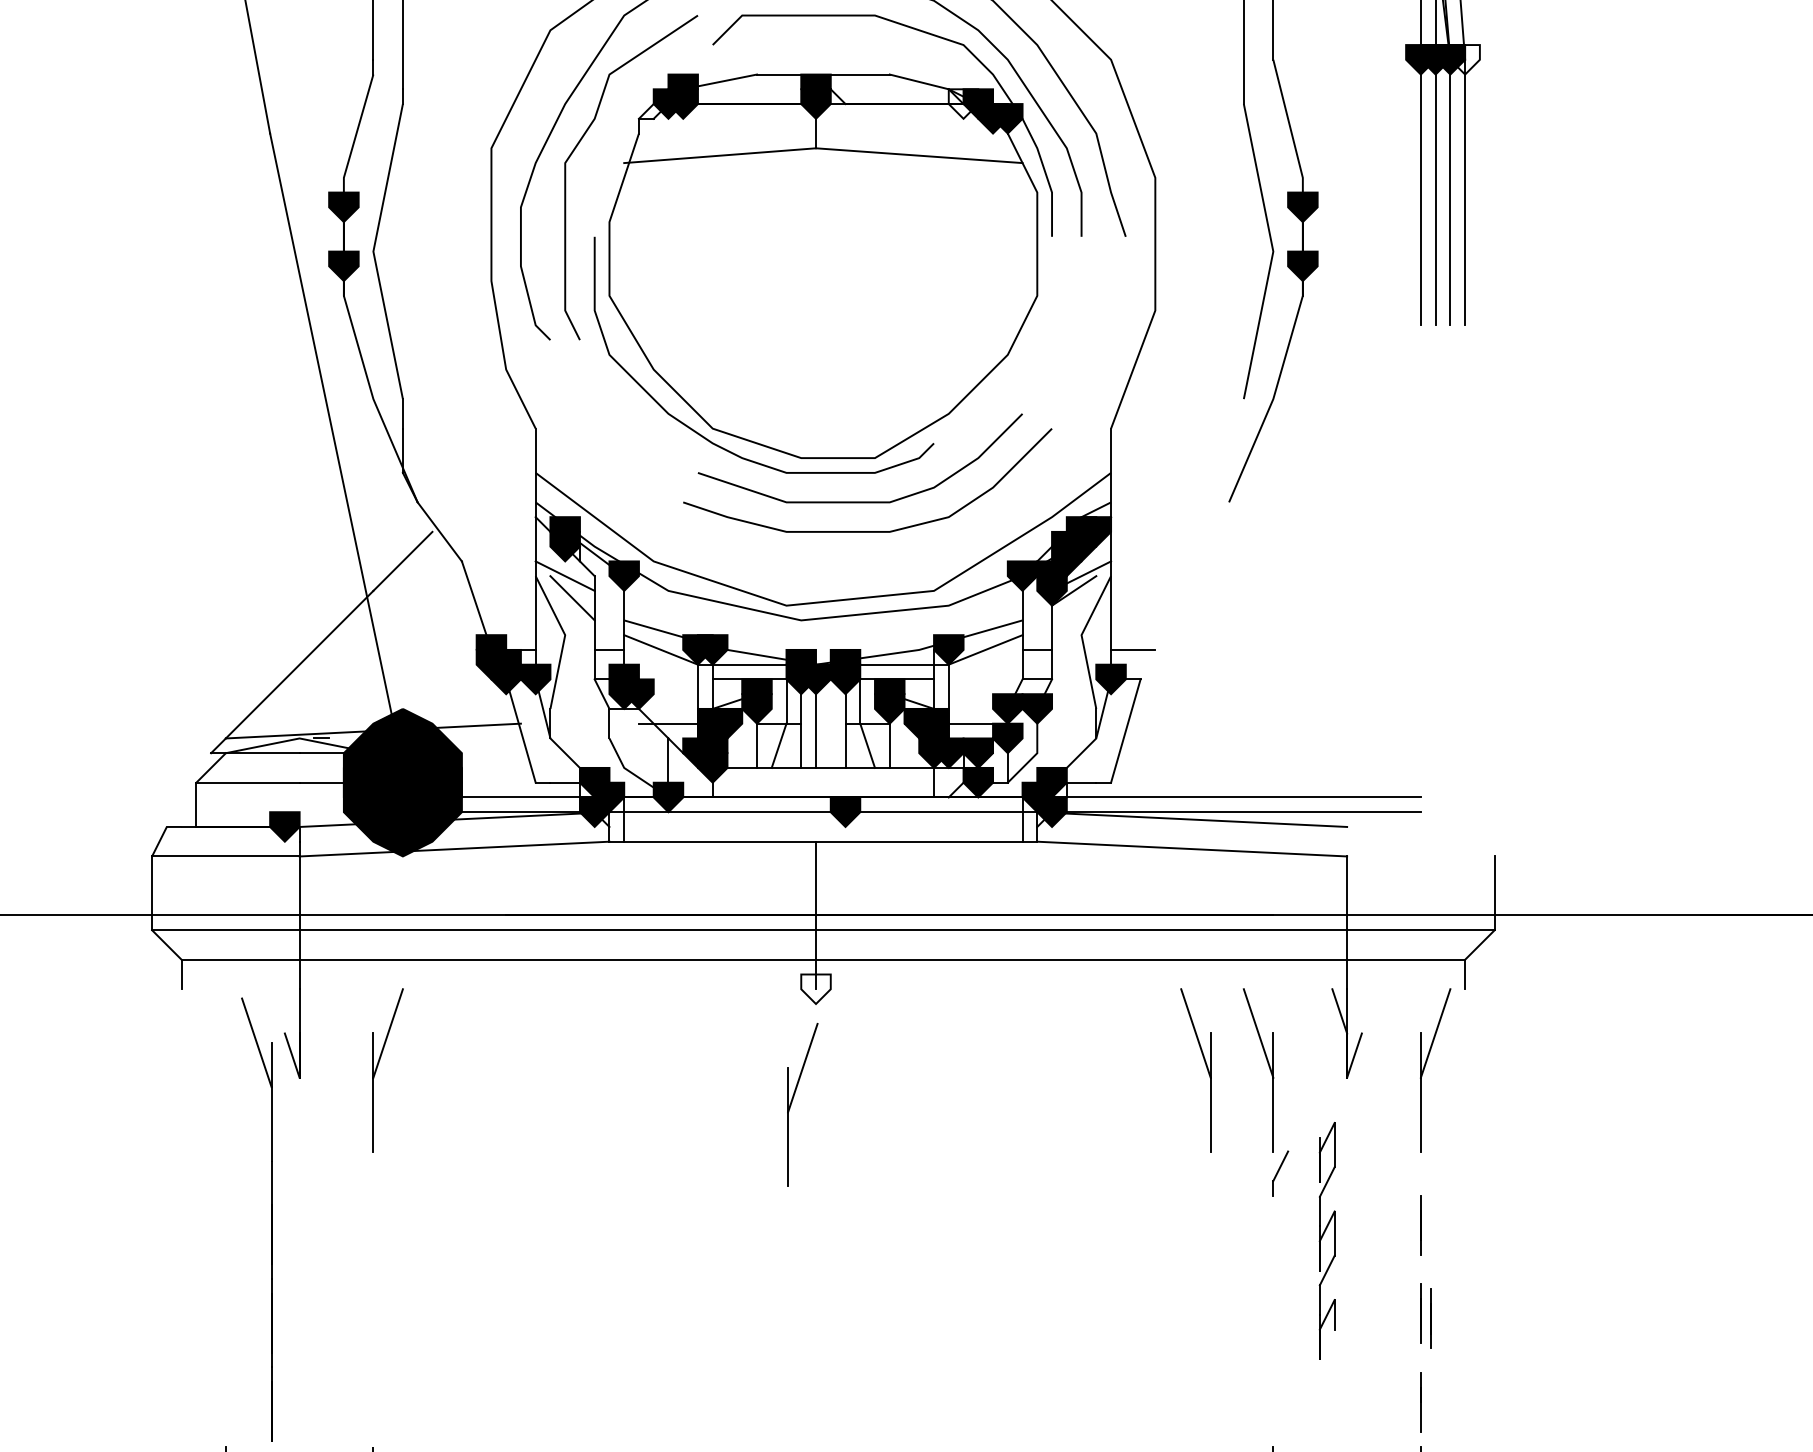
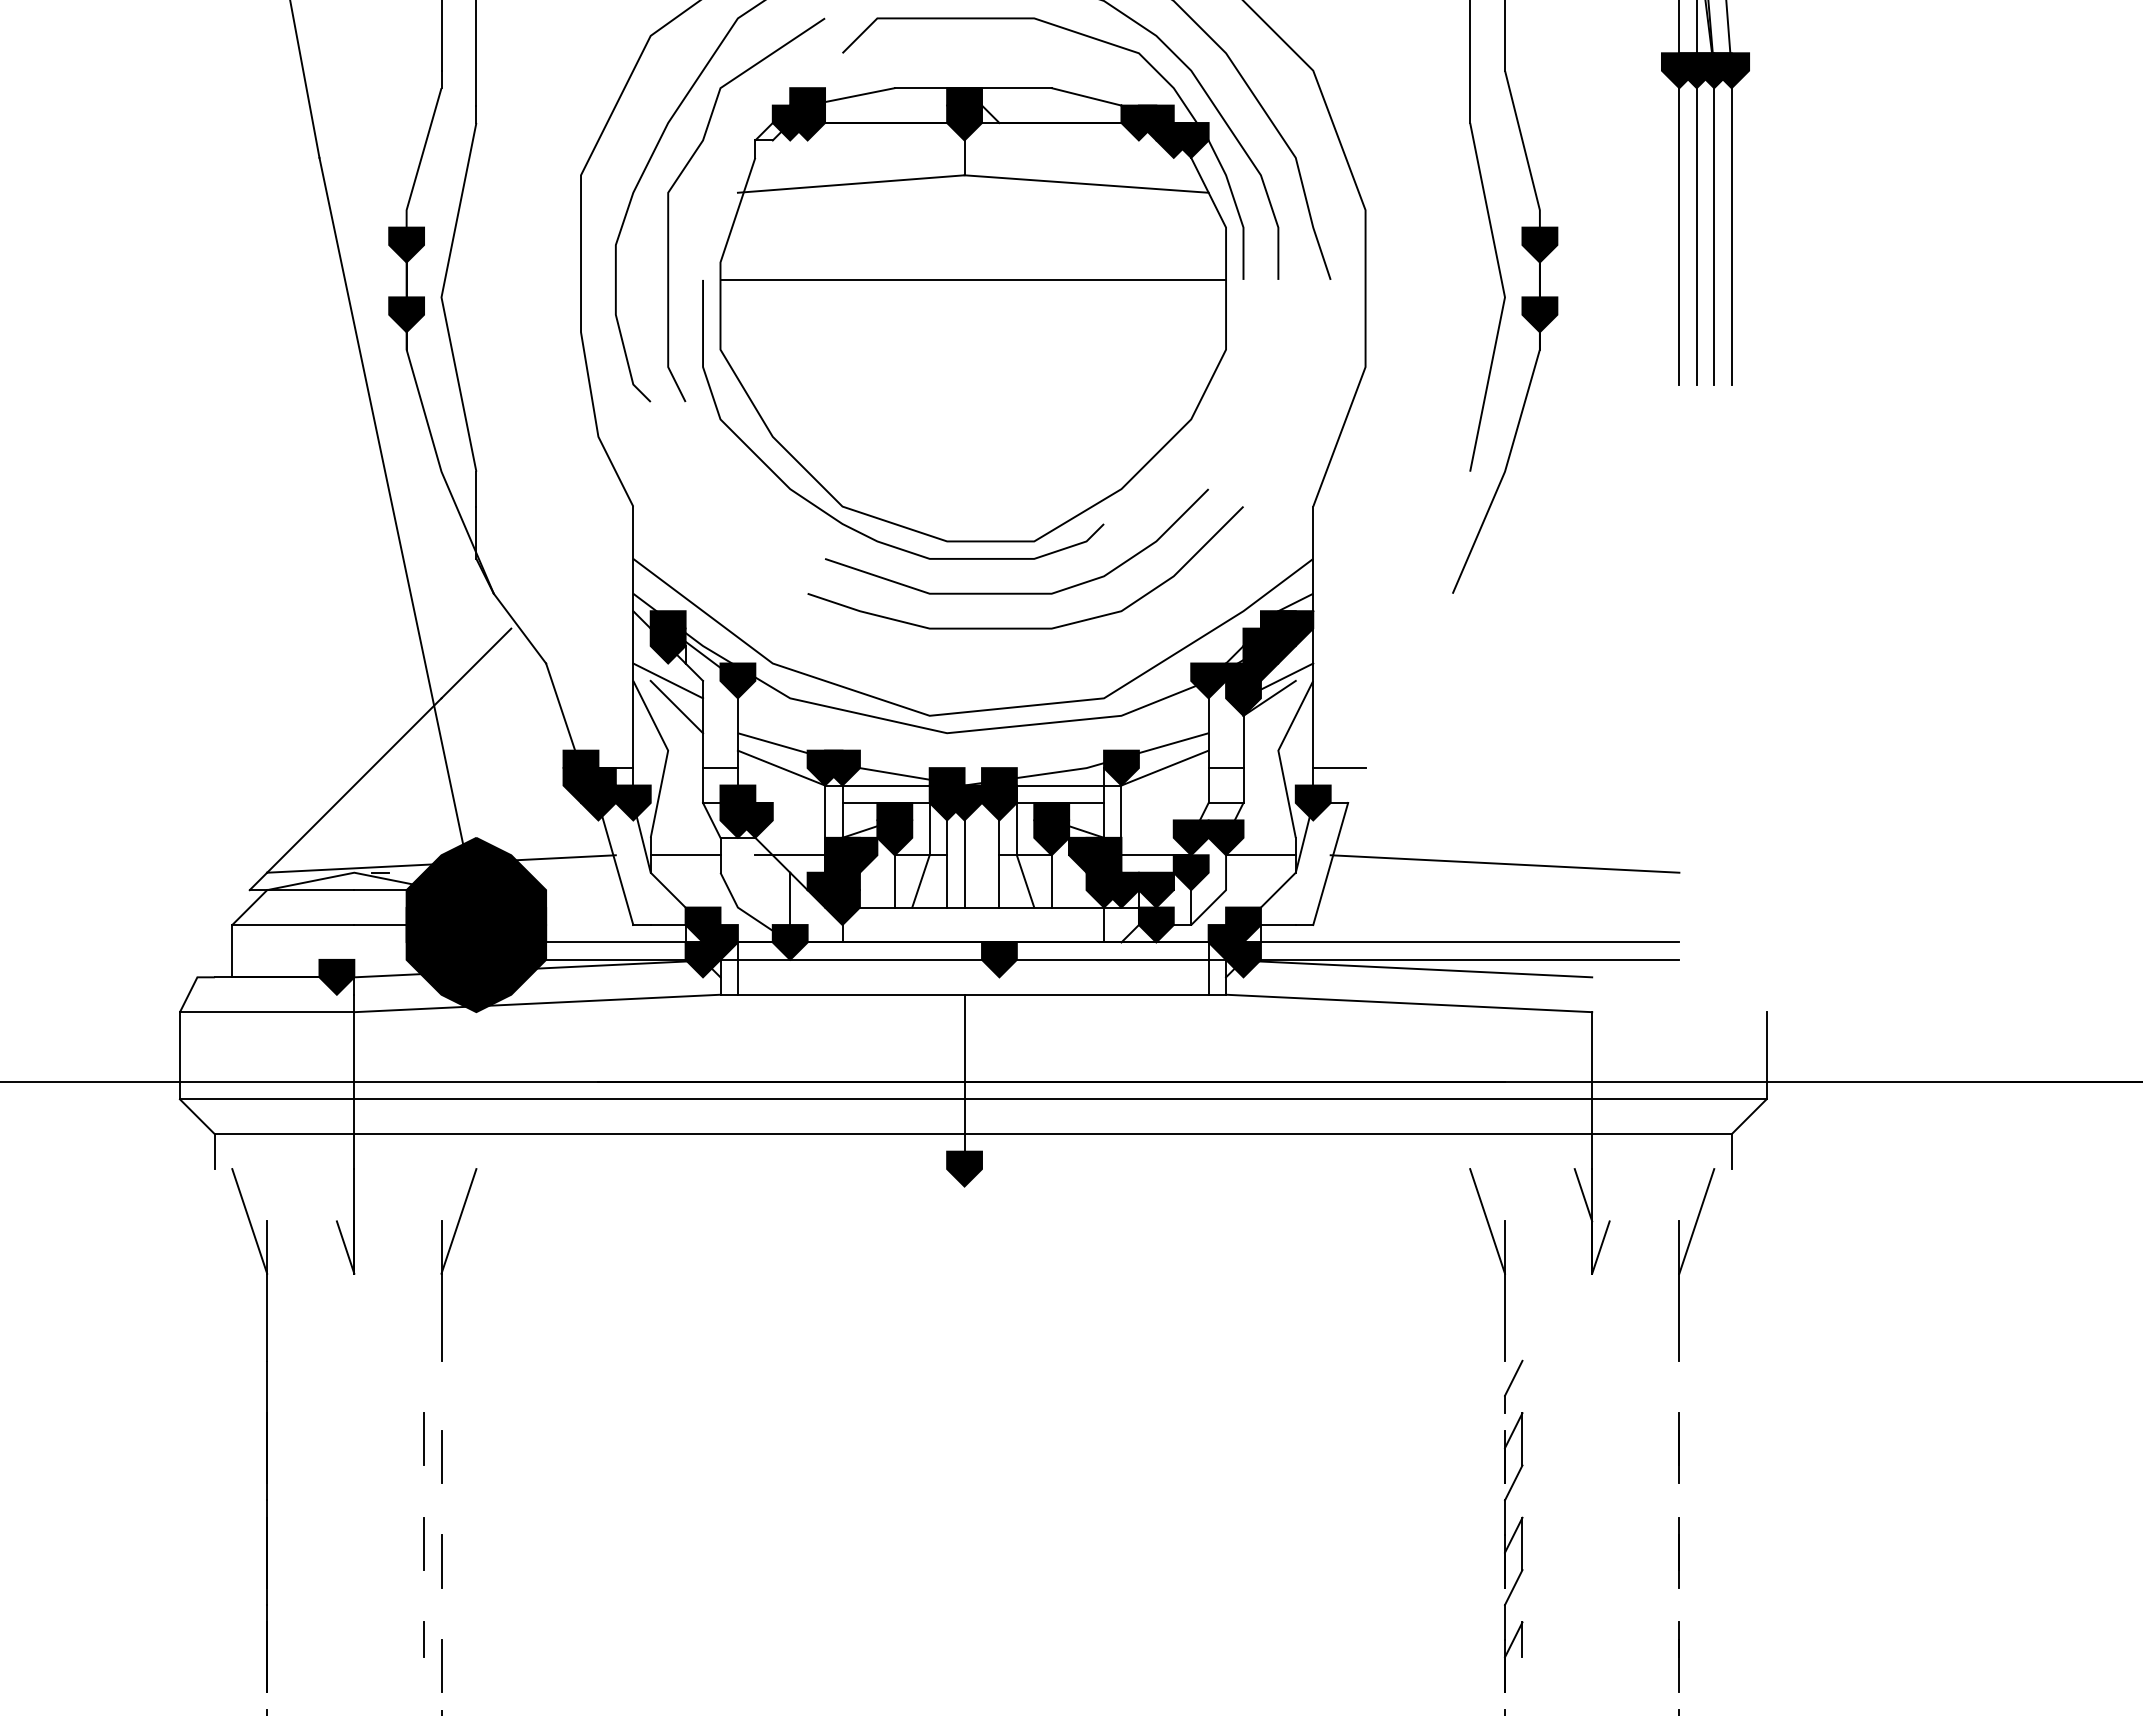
fill: (1464, 59) -> (1731, 70), added
fill: (963, 103) -> (1138, 122), added
line: (823, 236) -> (973, 279), added
line: (579, 723) -> (685, 855), added
line: (1066, 723) -> (1260, 855), added
line: (1272, 730) -> (1504, 863), added
fill: (815, 988) -> (964, 1168), added
part: (1206, 1066) -> (1425, 1260), removed
part: (793, 1100) -> (937, 1300), removed
line: (359, 1218) -> (424, 1439), added
part: (271, 1219) -> (266, 1430), moved
line: (373, 1232) -> (441, 1456), added
part: (1321, 1239) -> (1507, 1550), moved
line: (359, 1306) -> (424, 1543), added
line: (1430, 1318) -> (1690, 1558), removed
line: (373, 1321) -> (441, 1561), added
line: (359, 1387) -> (424, 1639), added
line: (373, 1409) -> (441, 1665), added

